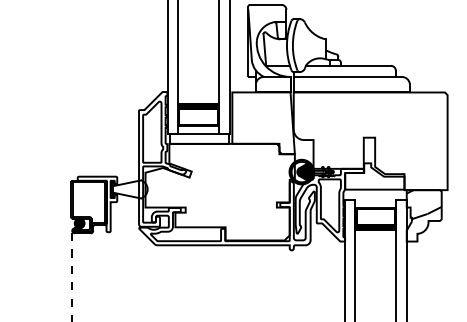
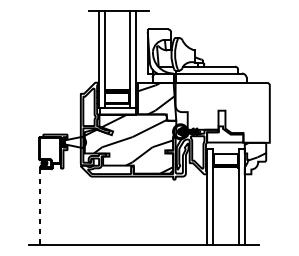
hatch: (260, 117) -> (155, 98), added
hatch: (216, 191) -> (128, 143), added

